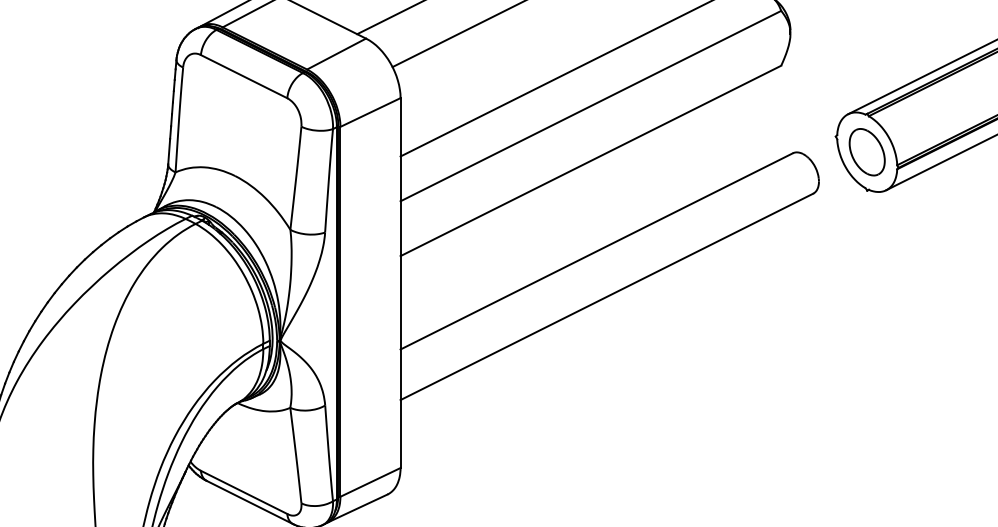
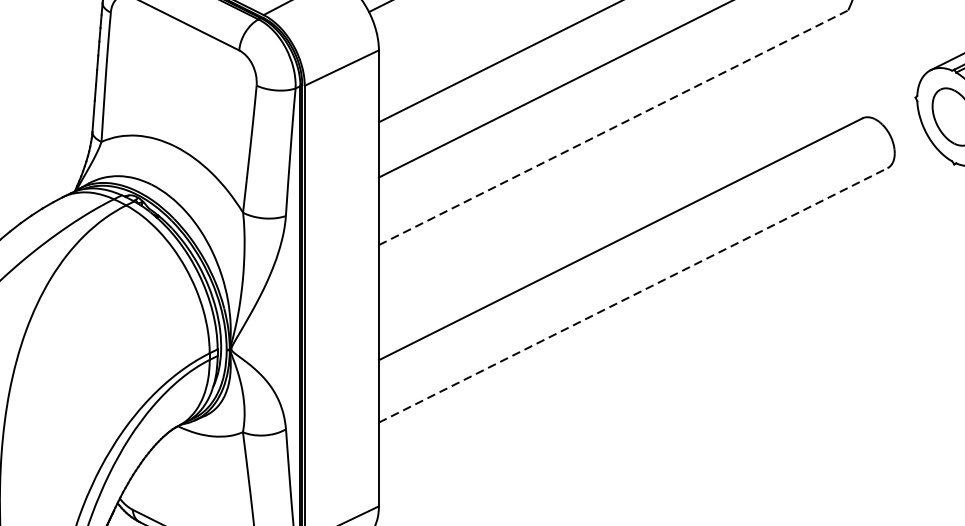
line: (590, 160) -> (613, 127), solid -> dashed
line: (606, 296) -> (632, 294), solid -> dashed

